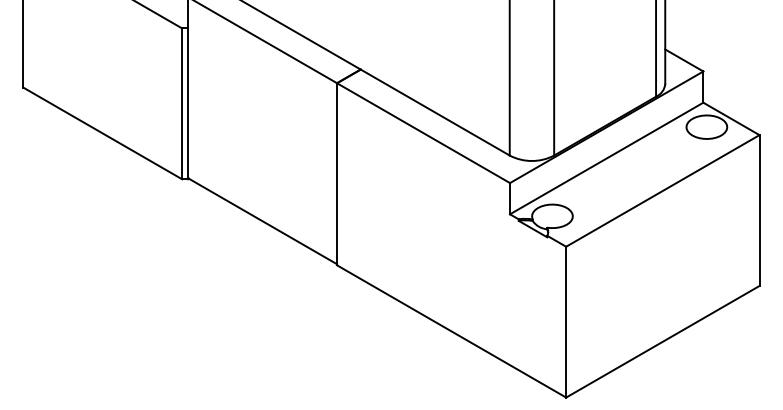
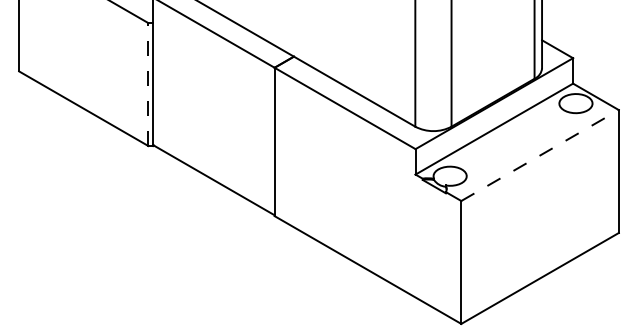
line: (182, 103) -> (148, 84), solid -> dashed
line: (663, 190) -> (540, 155), solid -> dashed

